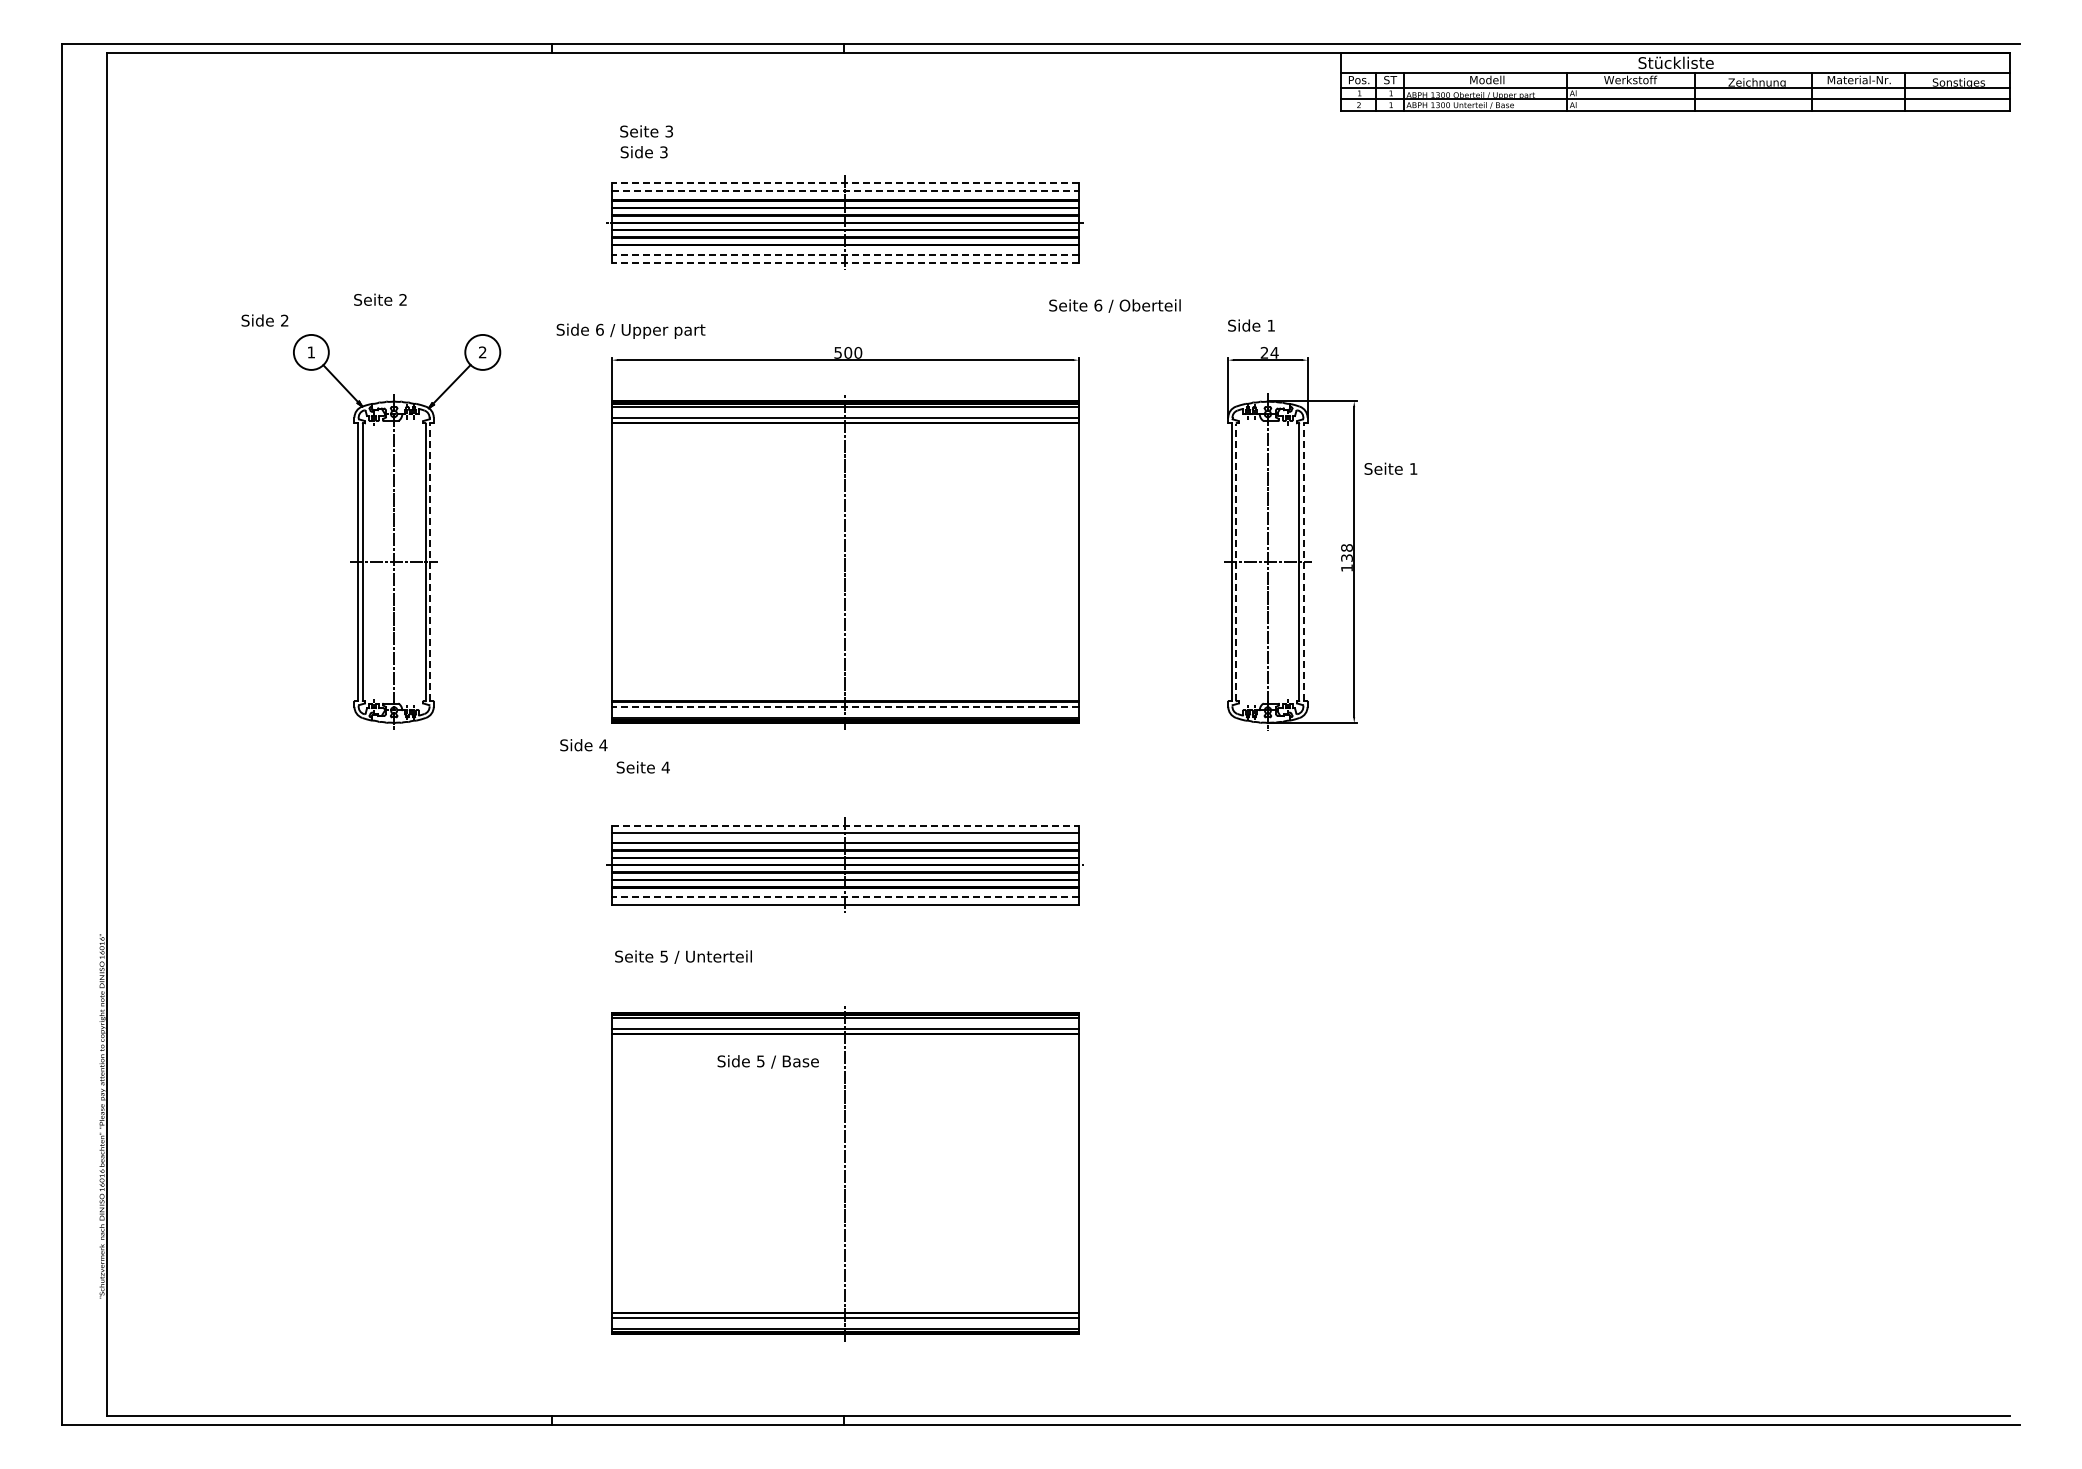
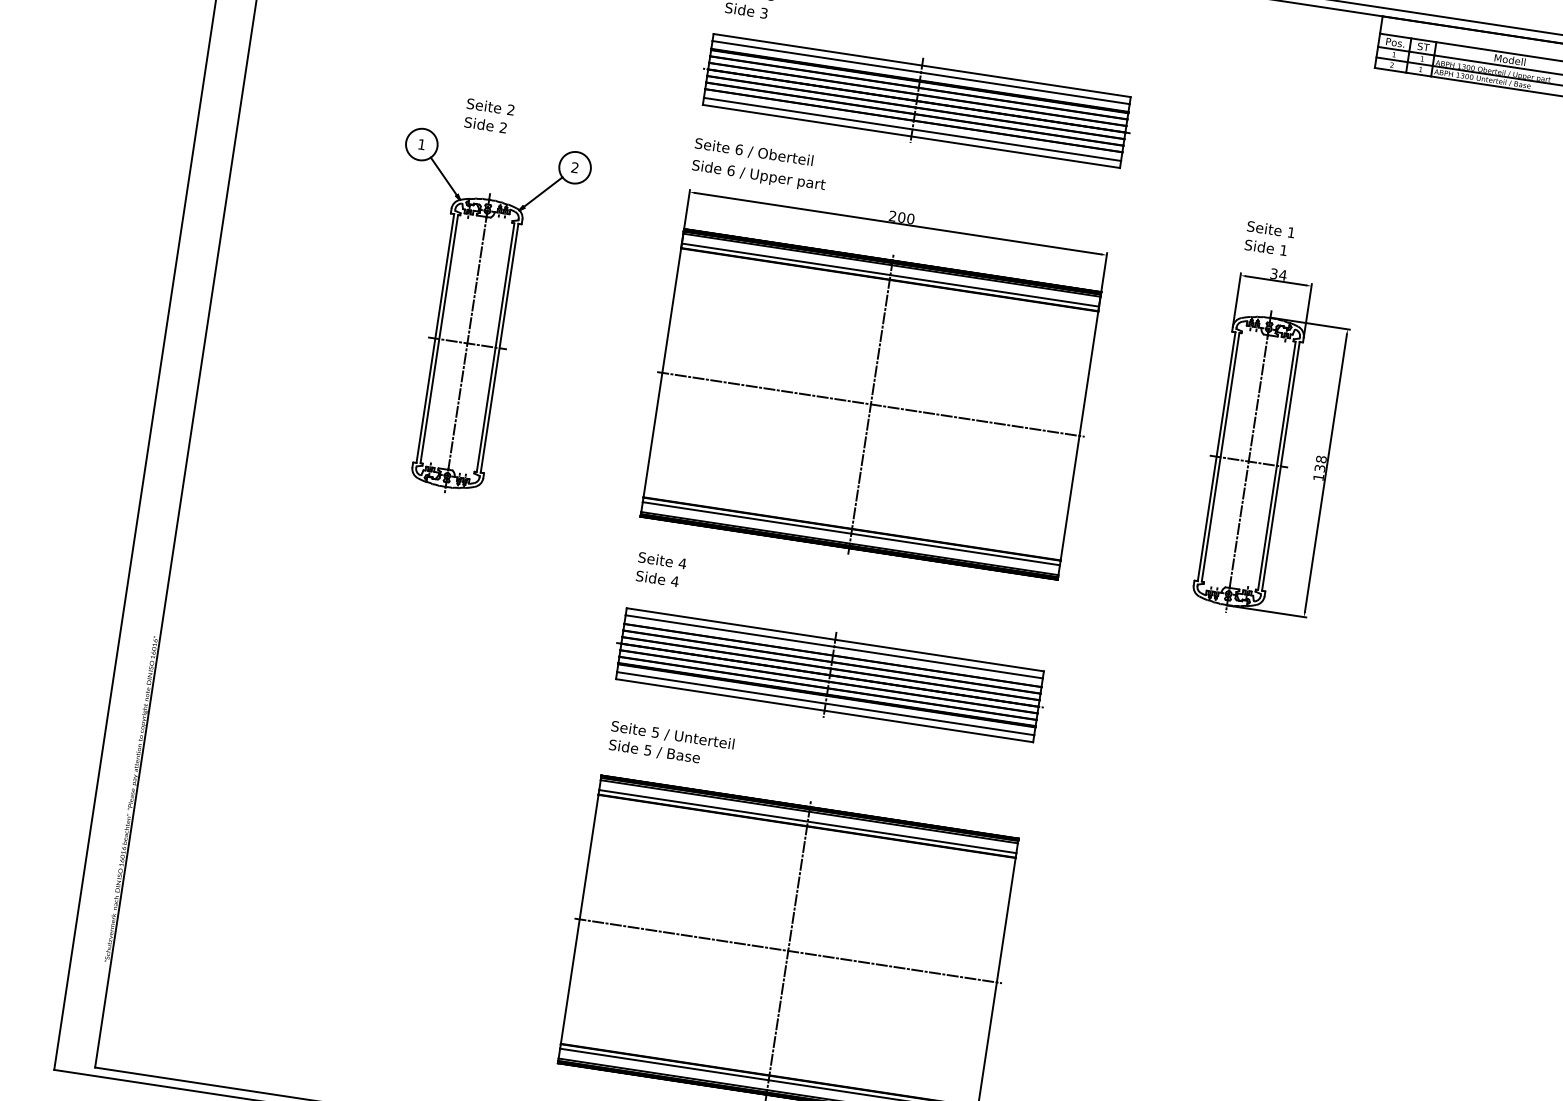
line: (844, 183) -> (921, 65), dashed -> solid
line: (845, 191) -> (921, 72), dashed -> solid
line: (844, 254) -> (911, 129), dashed -> solid
line: (844, 262) -> (910, 136), dashed -> solid
text: (1114, 305) -> (753, 151), moved
text: (264, 320) -> (485, 124), moved
text: (630, 330) -> (758, 175), moved
text: (837, 352) -> (892, 215), 500 -> 200
text: (1264, 352) -> (1274, 273), 24 -> 34
text: (1390, 468) -> (1270, 229), moved
line: (430, 561) -> (500, 347), dashed -> solid
line: (1303, 561) -> (1280, 465), dashed -> solid
line: (845, 562) -> (871, 404), added
line: (1236, 562) -> (1220, 457), dashed -> solid
line: (844, 706) -> (850, 533), dashed -> solid
text: (583, 745) -> (657, 578), moved
line: (845, 825) -> (835, 639), dashed -> solid
line: (844, 896) -> (824, 703), dashed -> solid
text: (767, 1061) -> (653, 751), moved
line: (845, 1173) -> (788, 950), added

